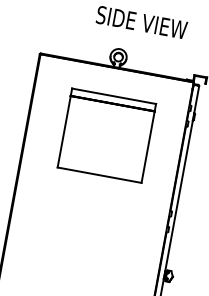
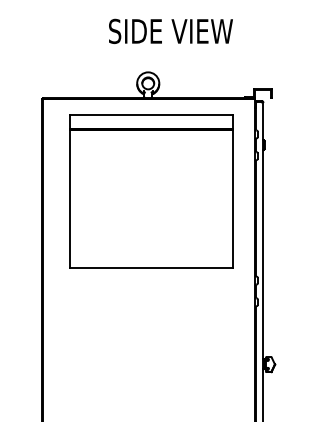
part: (106, 135) -> (151, 191), size x1.4

